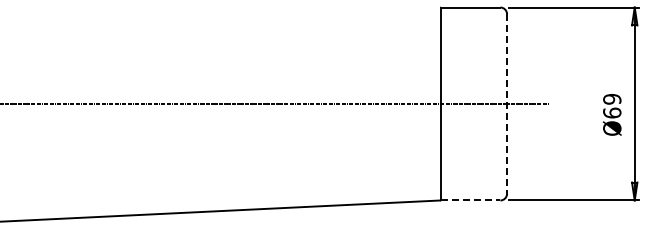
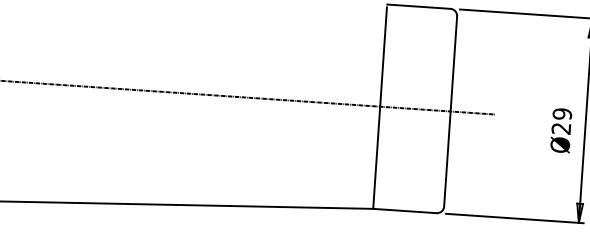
line: (507, 104) -> (451, 112), dashed -> solid
text: (612, 112) -> (561, 128), Ø69 -> Ø29
line: (470, 200) -> (404, 211), dashed -> solid

